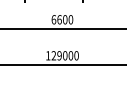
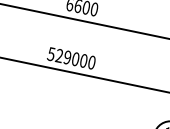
text: (47, 55) -> (50, 53), 129000 -> 529000

